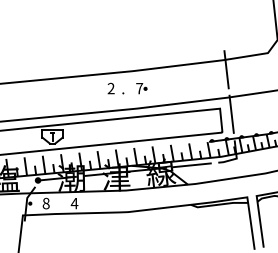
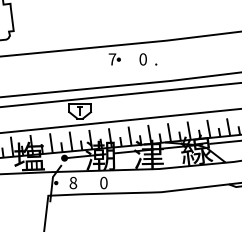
text: (110, 88) -> (142, 59), 2 -> 0
part: (141, 88) -> (114, 59), moved
text: (74, 203) -> (103, 182), 4 -> 0

